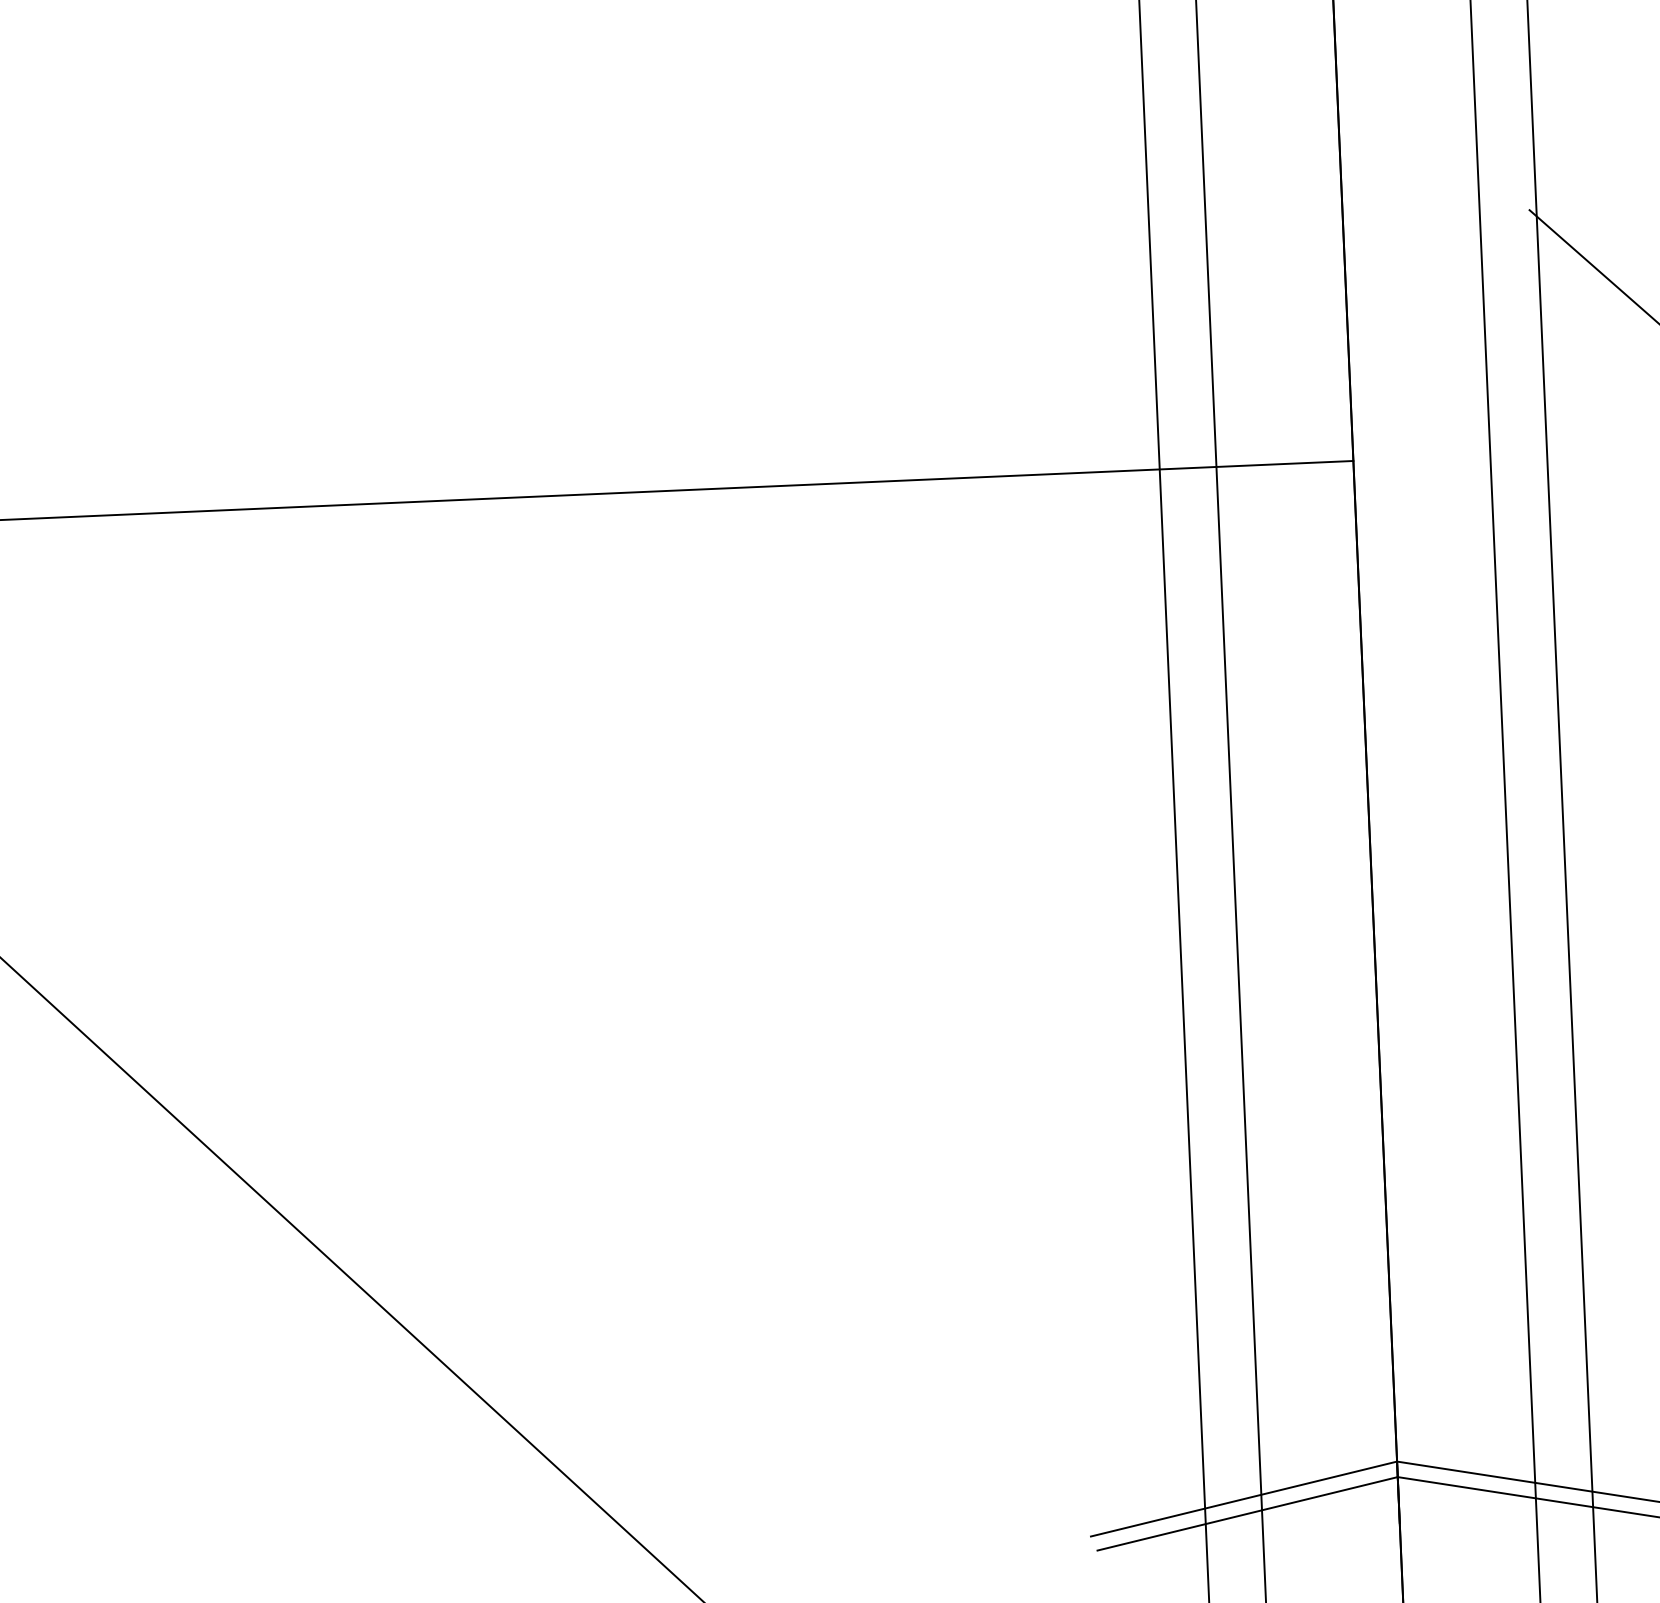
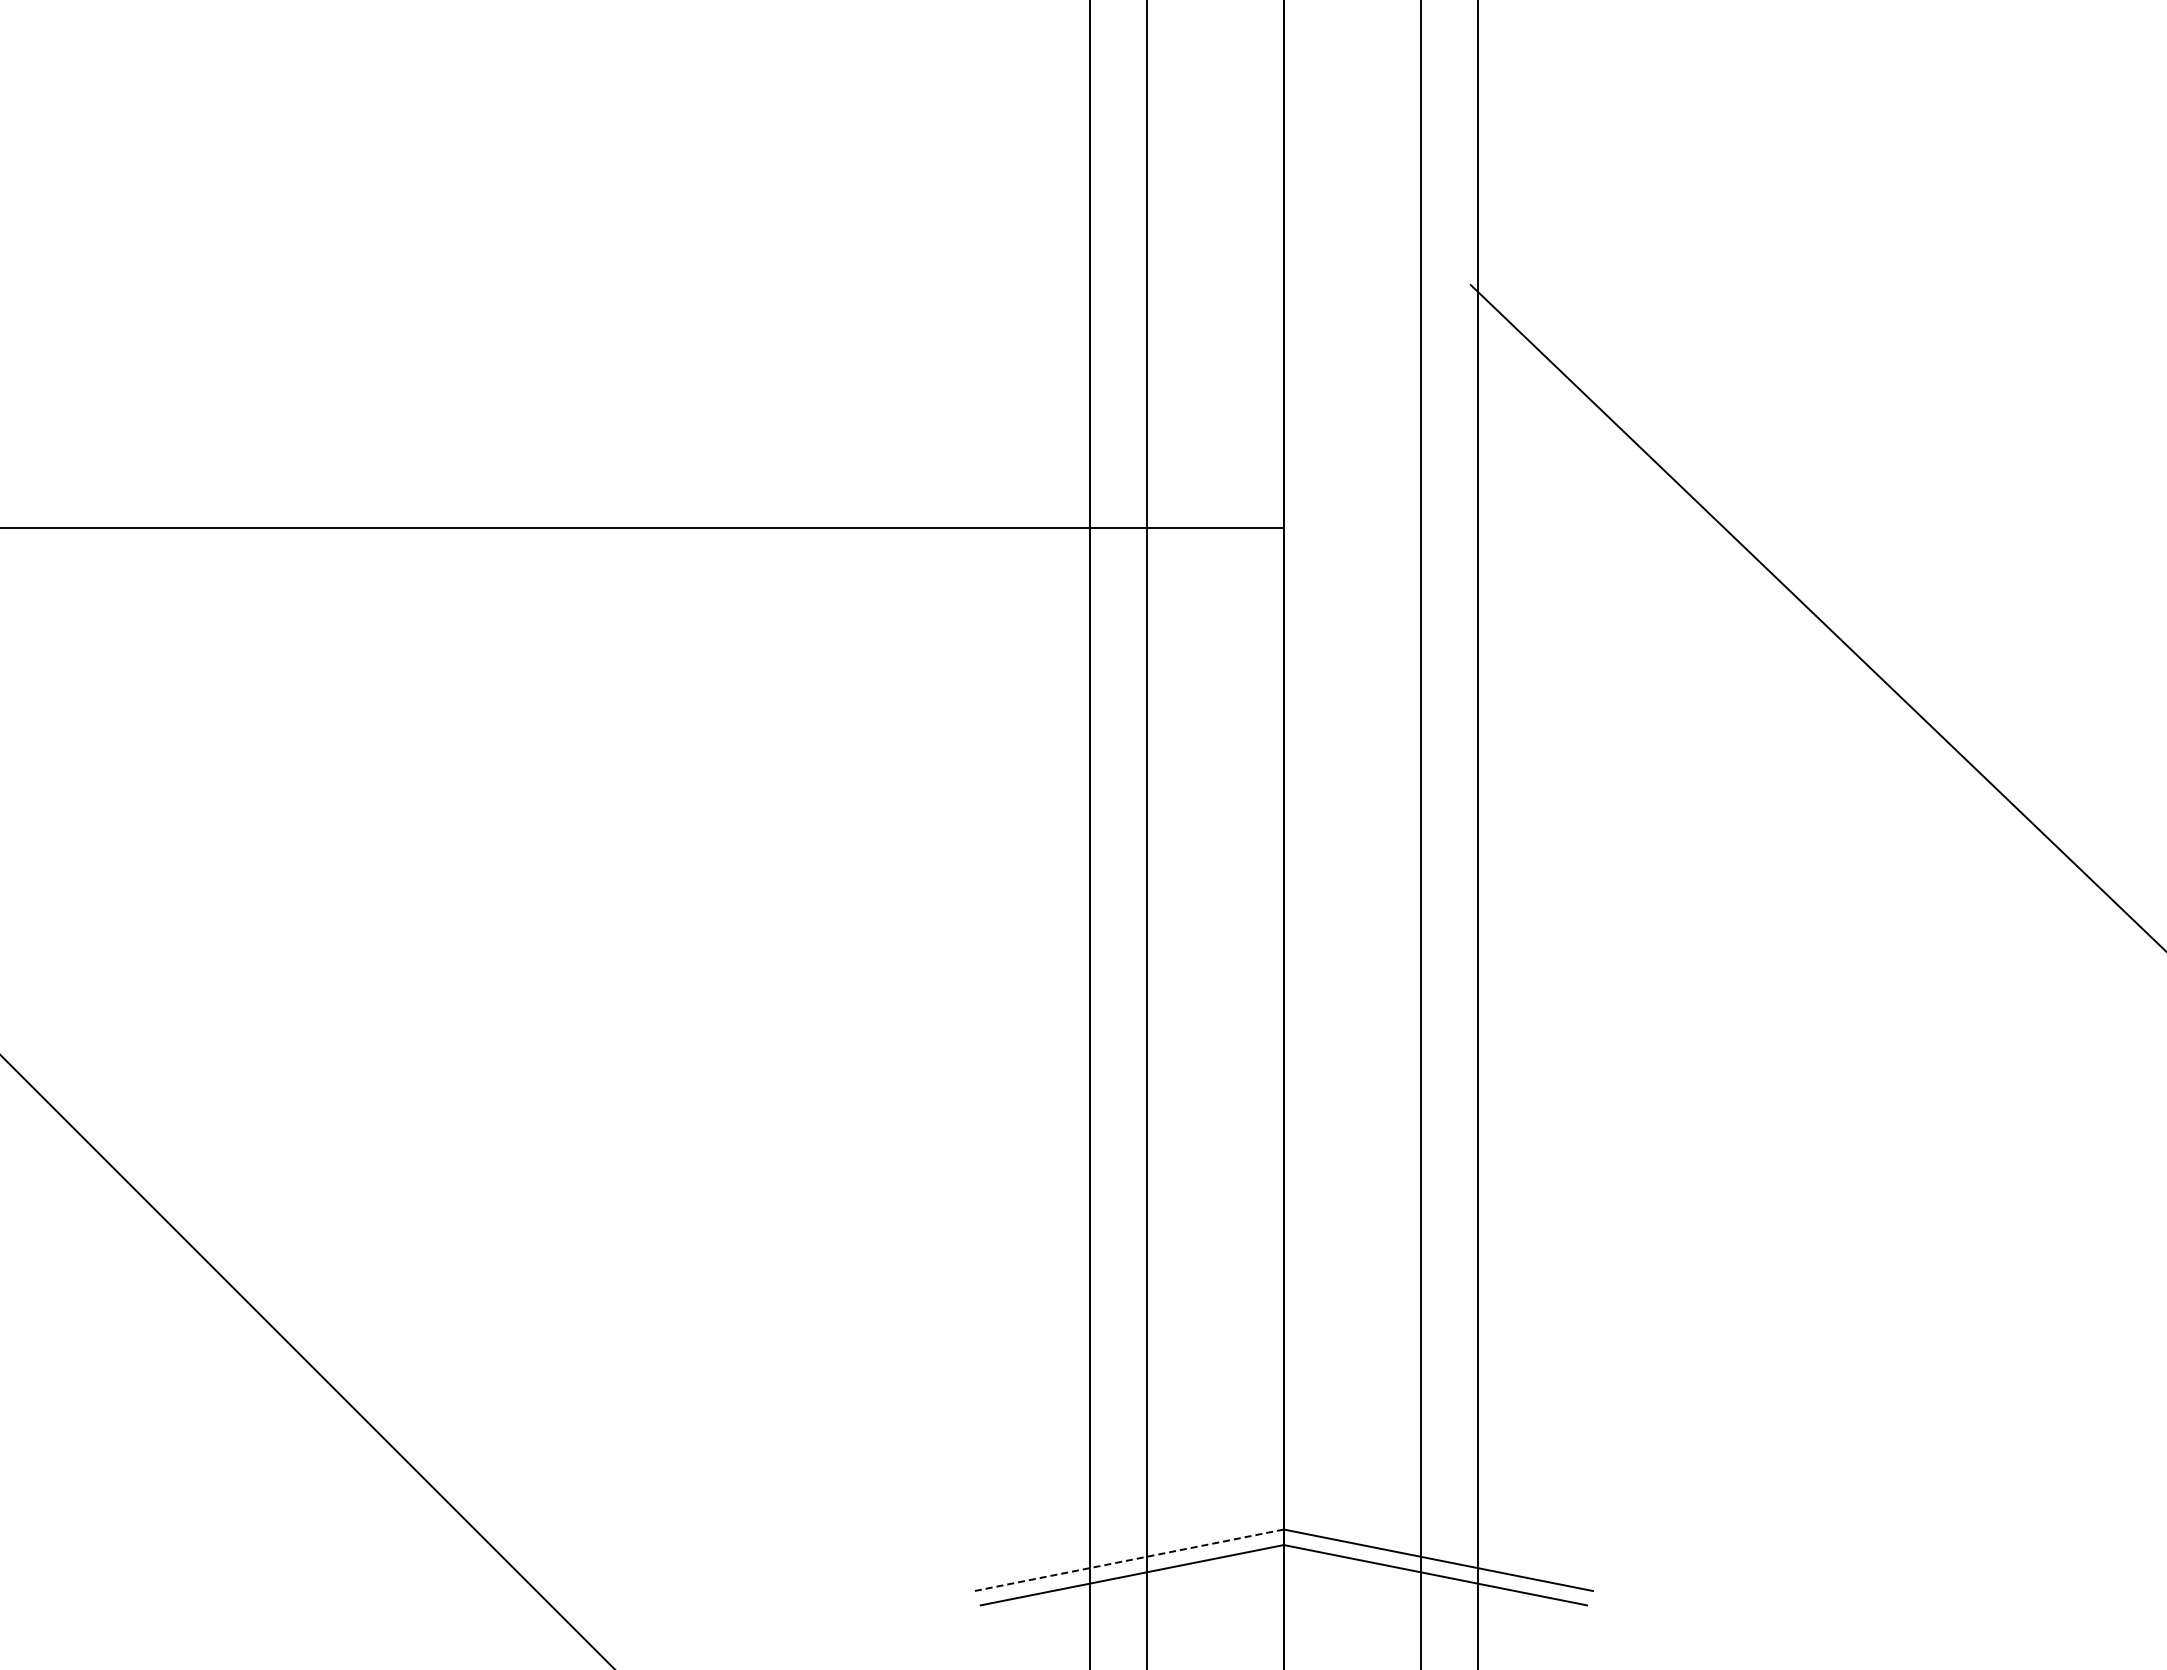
line: (1244, 1499) -> (1129, 1560), solid -> dashed

